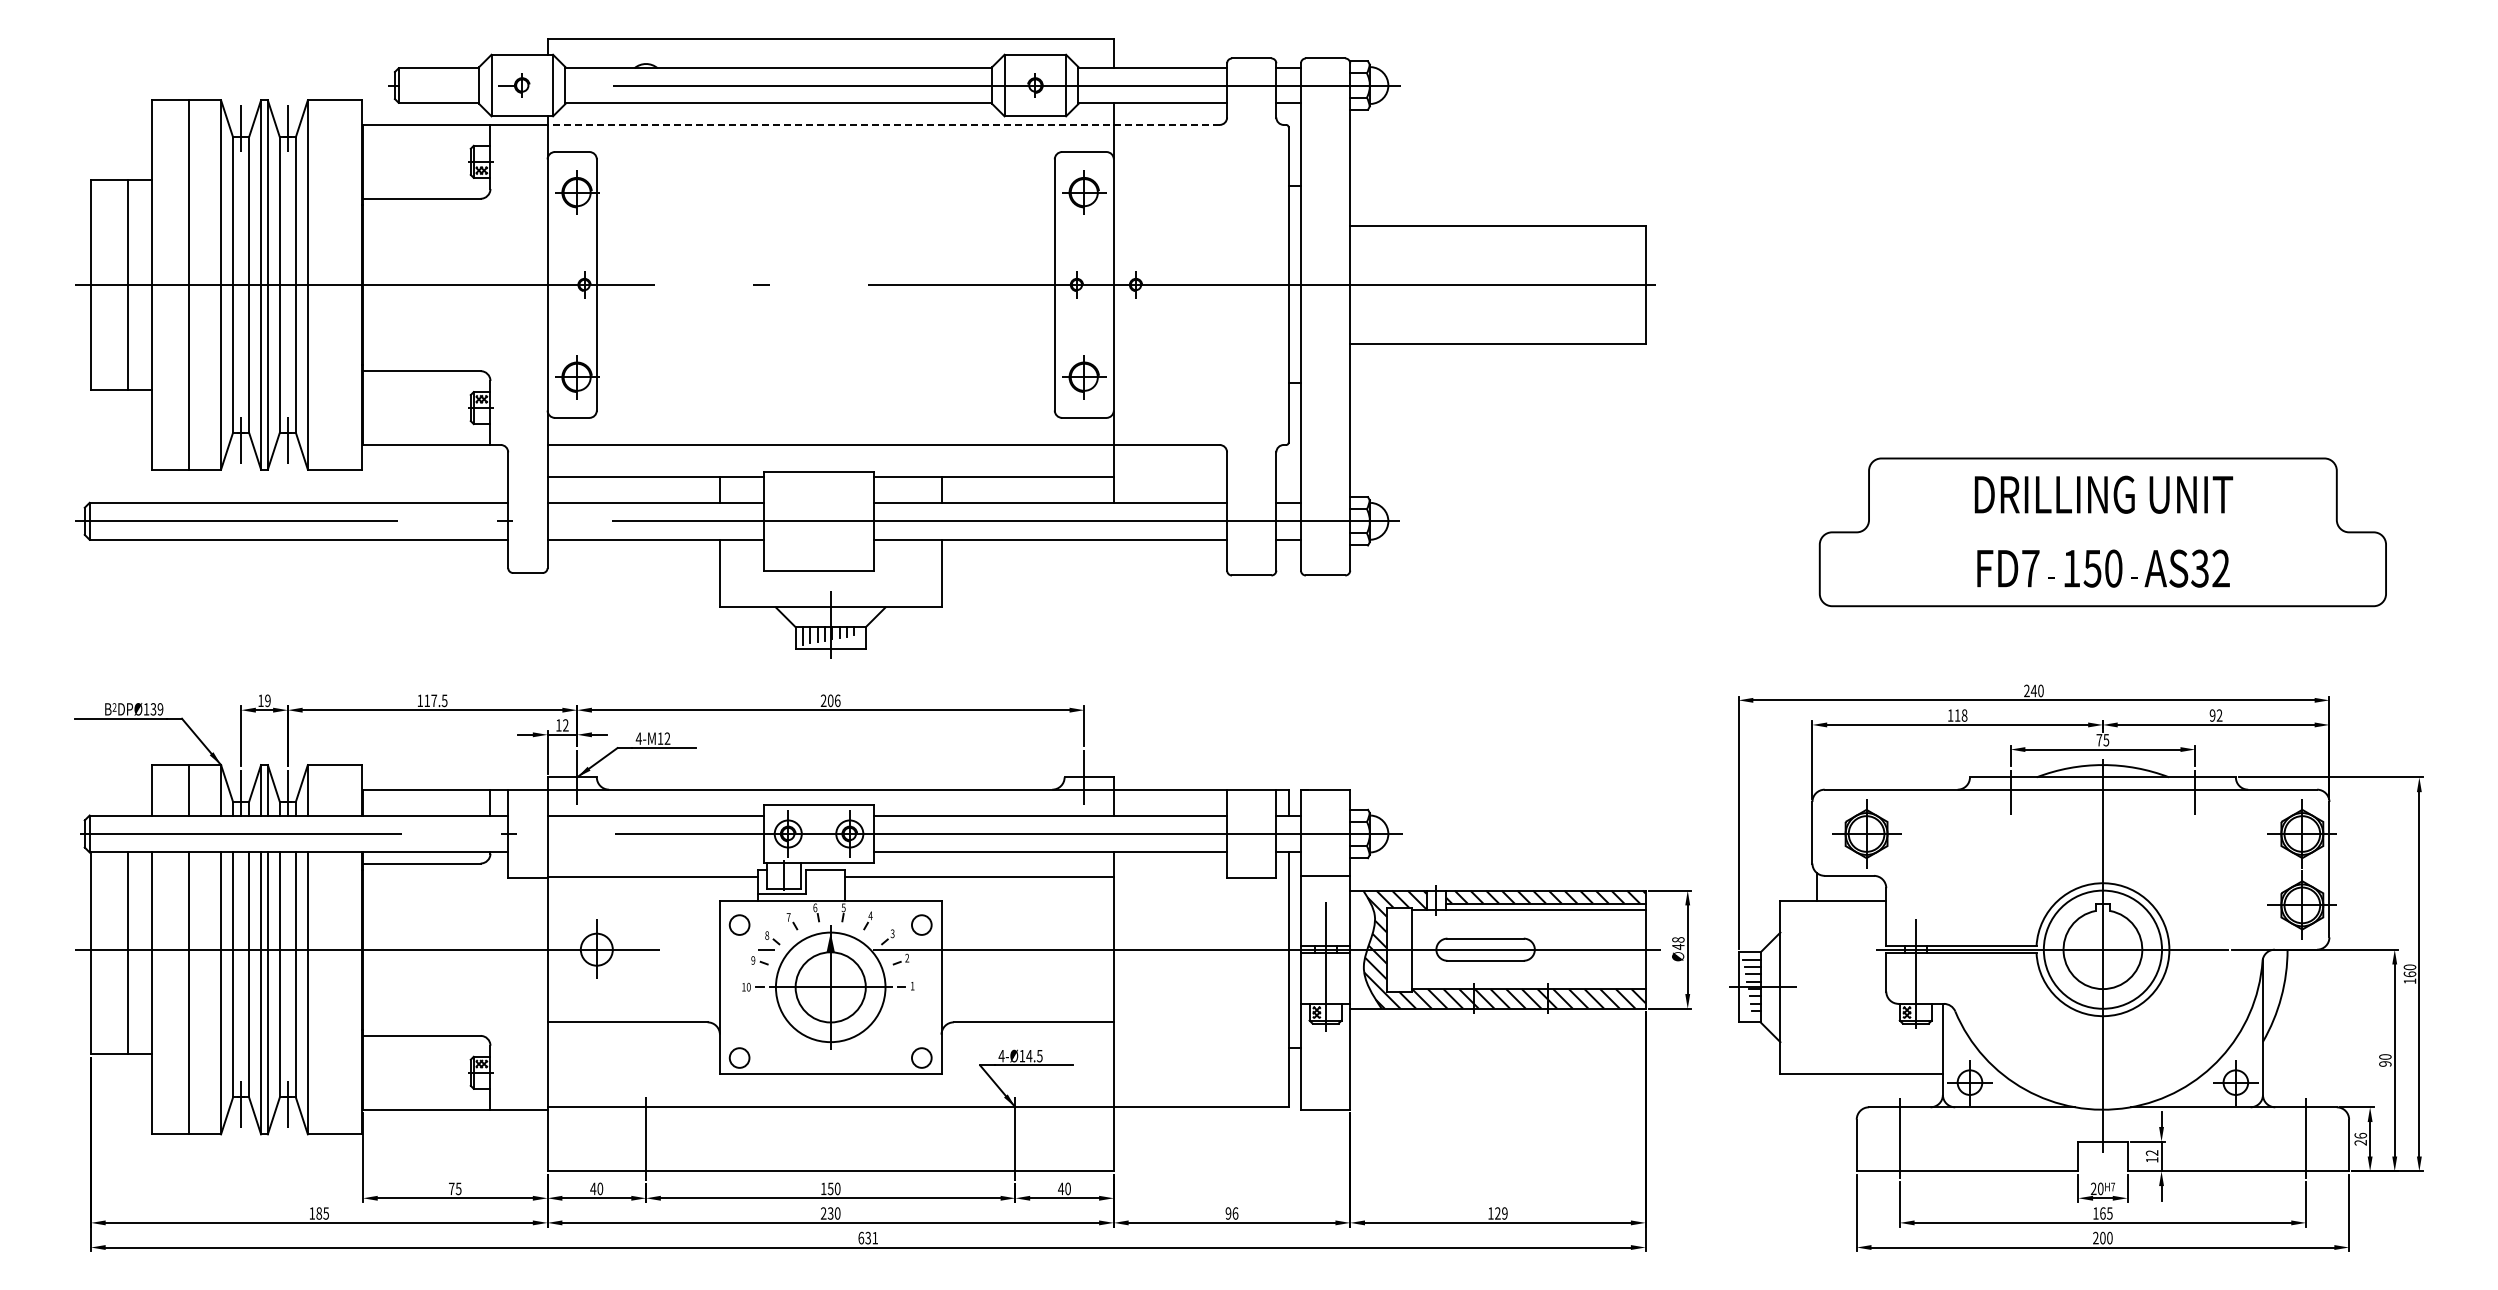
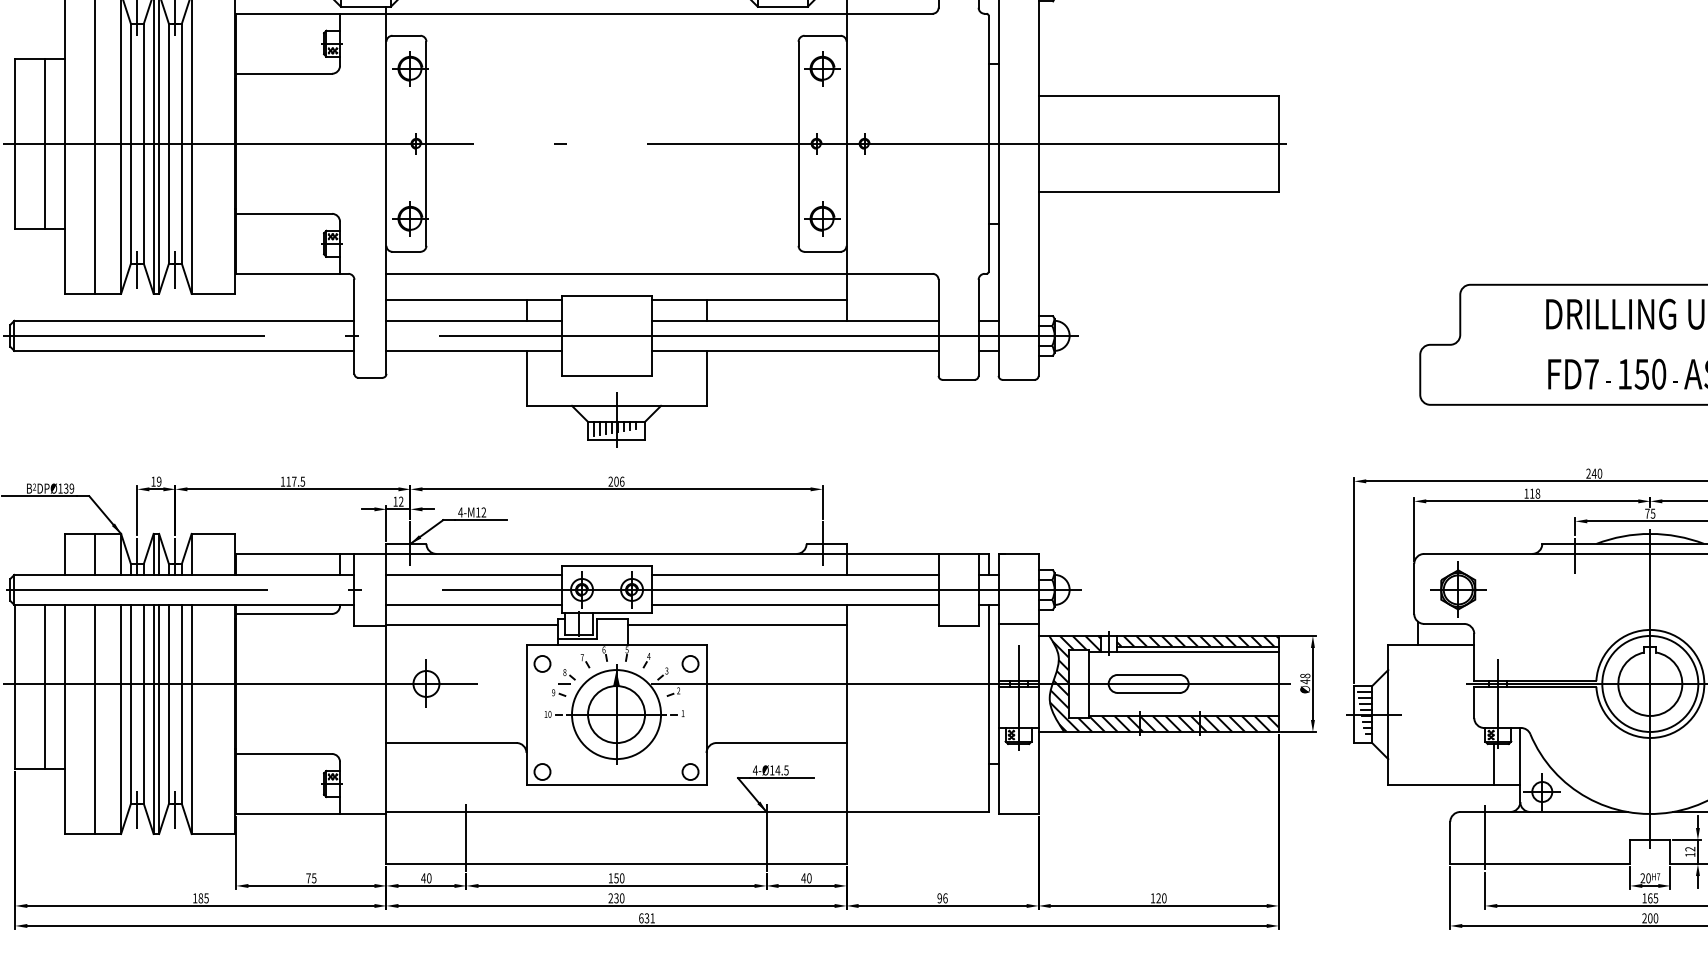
line: (883, 124) -> (659, 13), dashed -> solid
line: (655, 852) -> (474, 604), added
line: (1910, 1048) -> (1493, 764), added
text: (1504, 1213) -> (1164, 898), 129 -> 120

